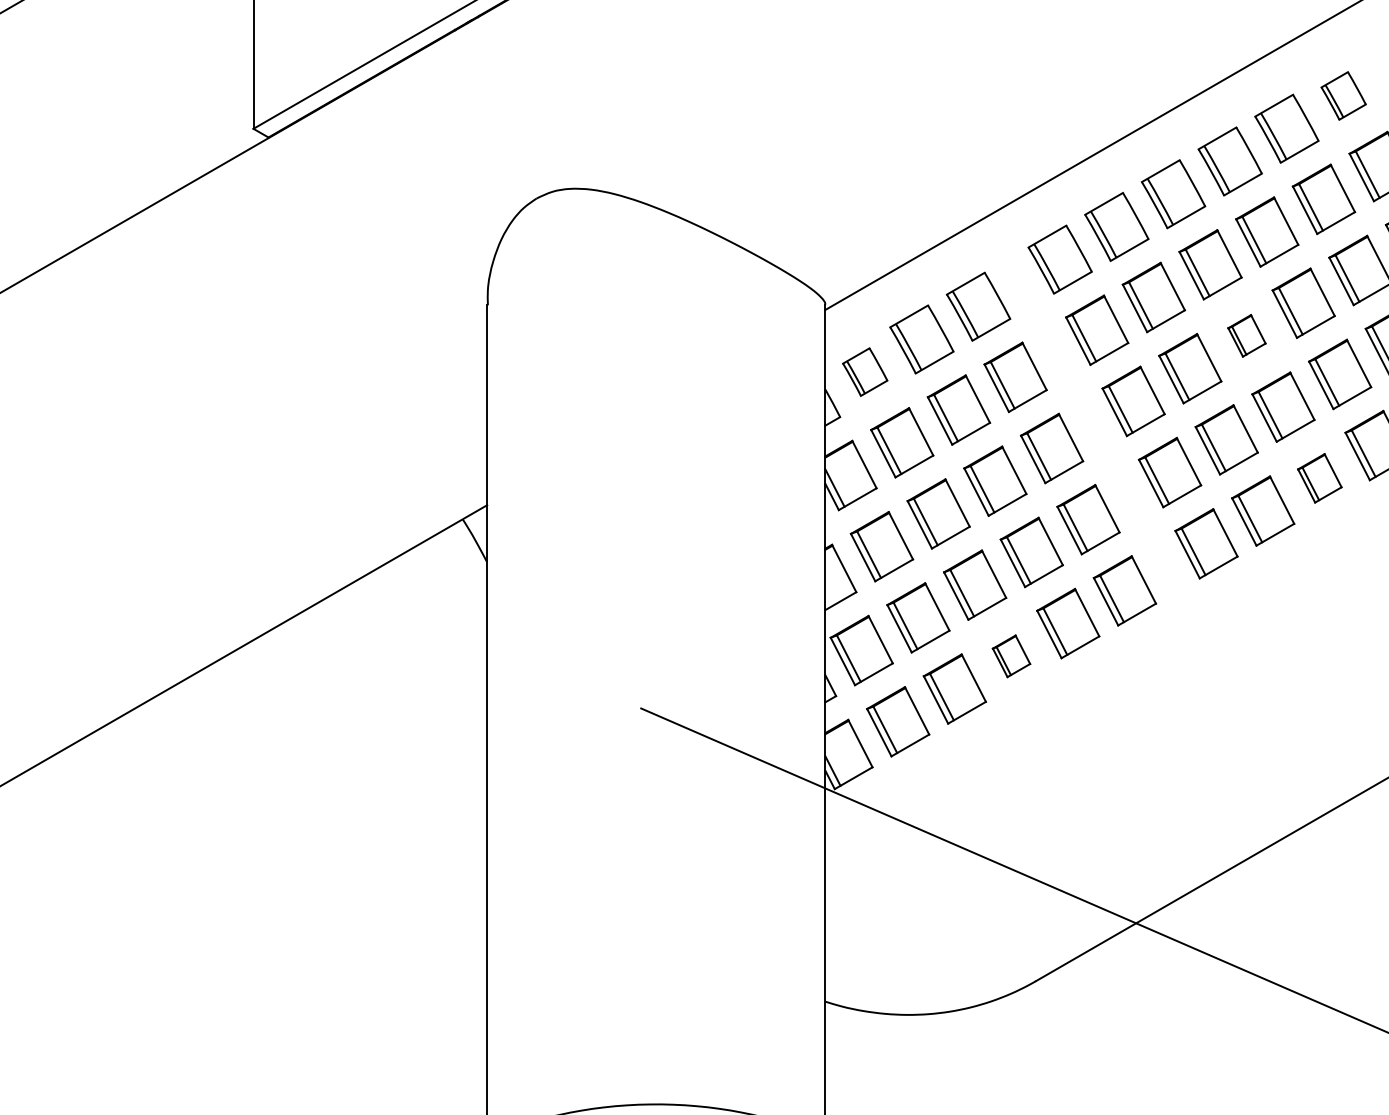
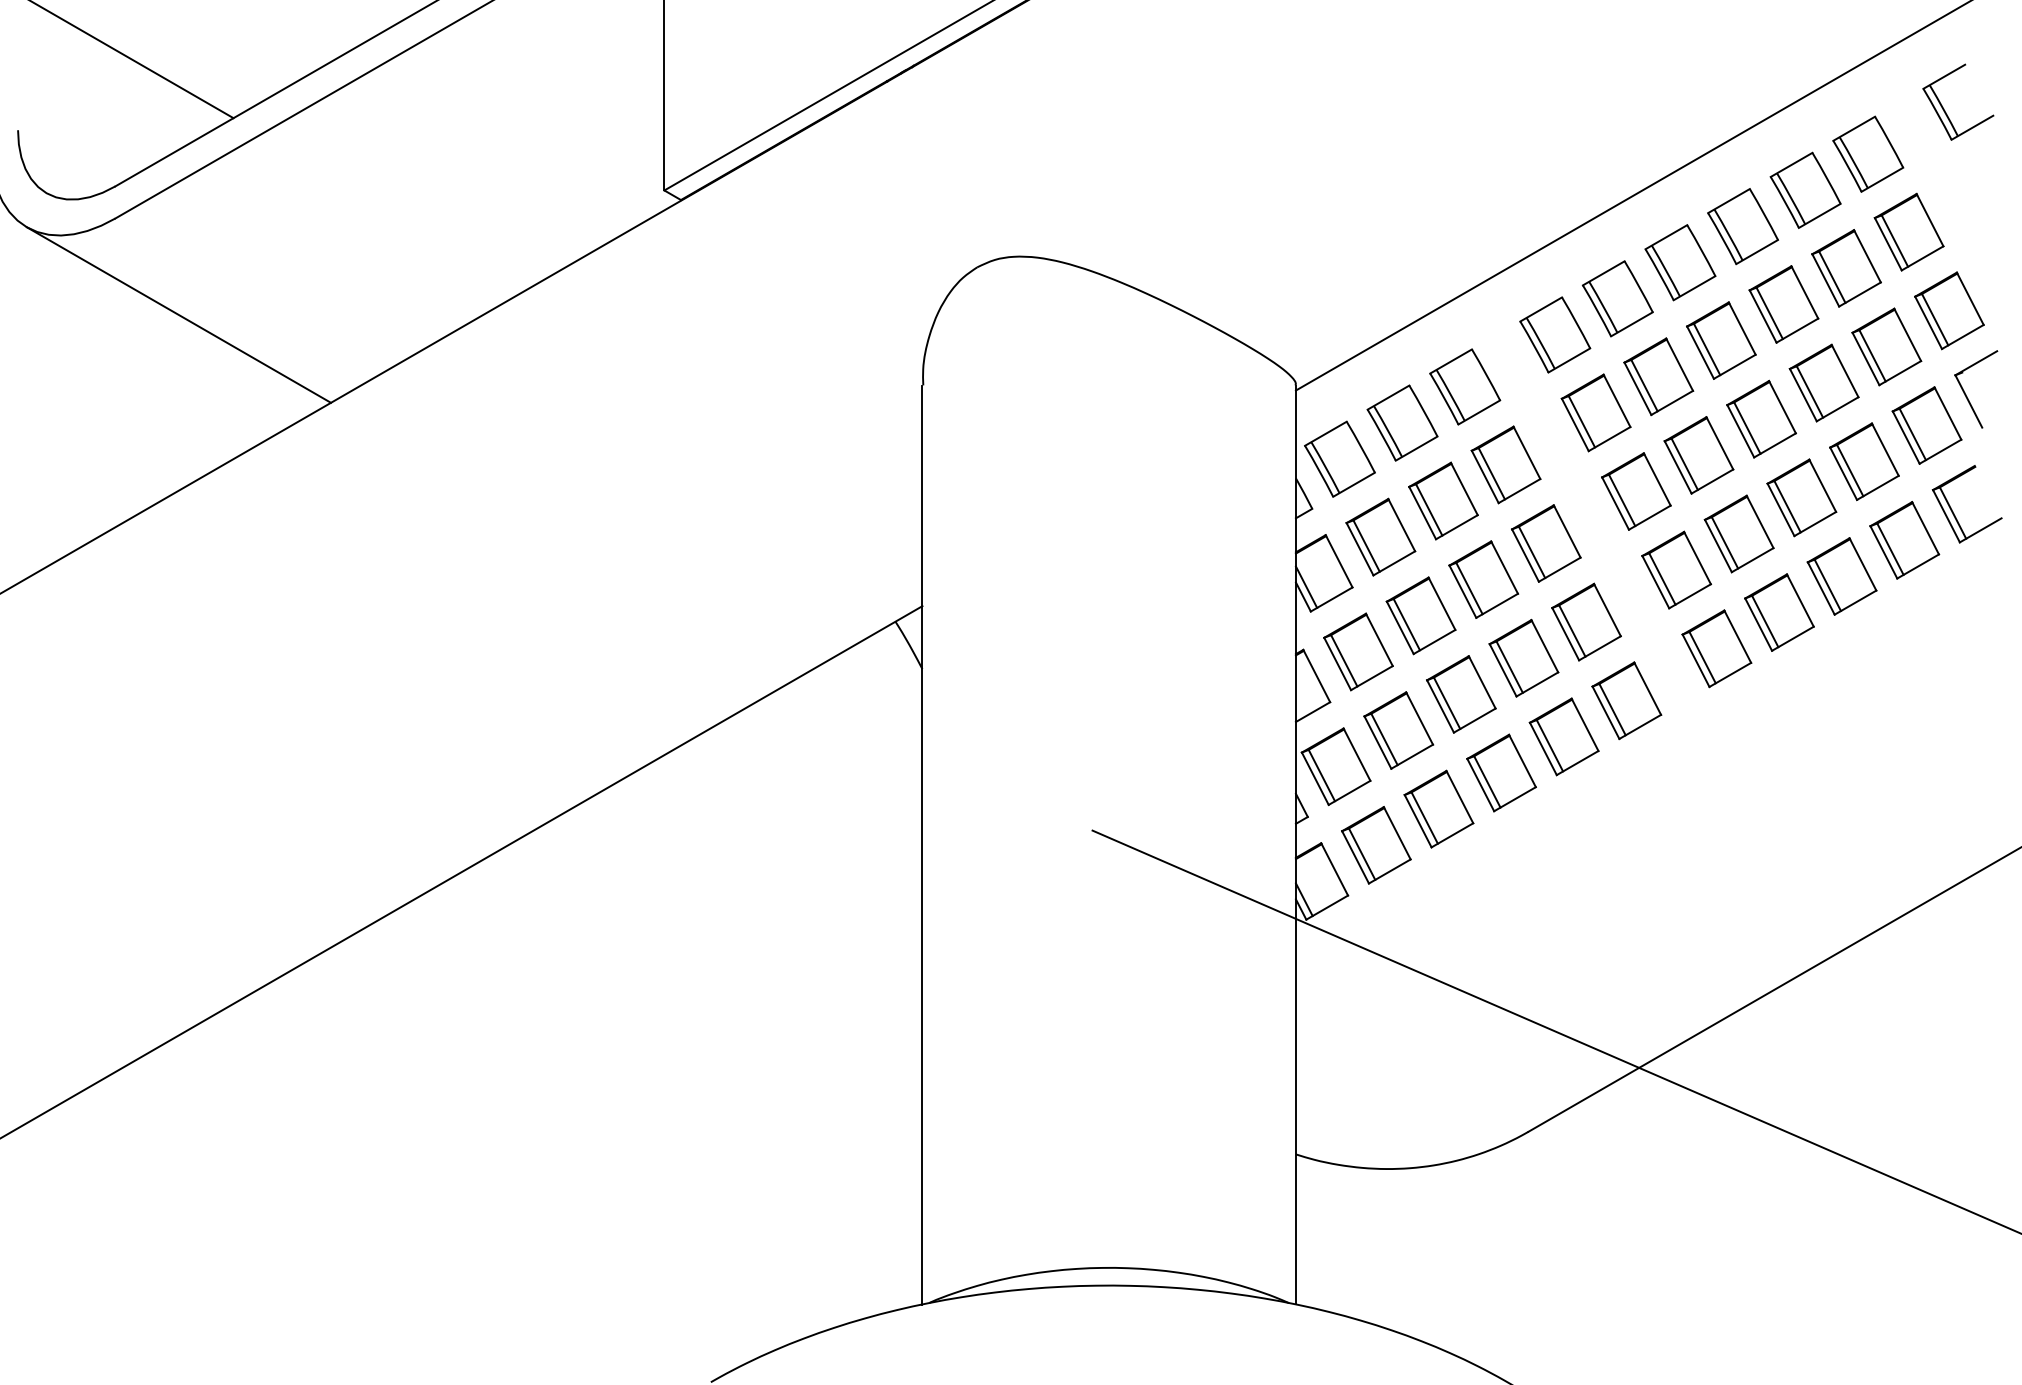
part: (1343, 95) -> (1868, 153), size x1.43
part: (1246, 335) -> (1761, 418), size x1.67
part: (864, 371) -> (1339, 458), size x1.43
part: (1319, 478) -> (1841, 576), size x1.43
part: (1011, 655) -> (1501, 772), size x1.67

